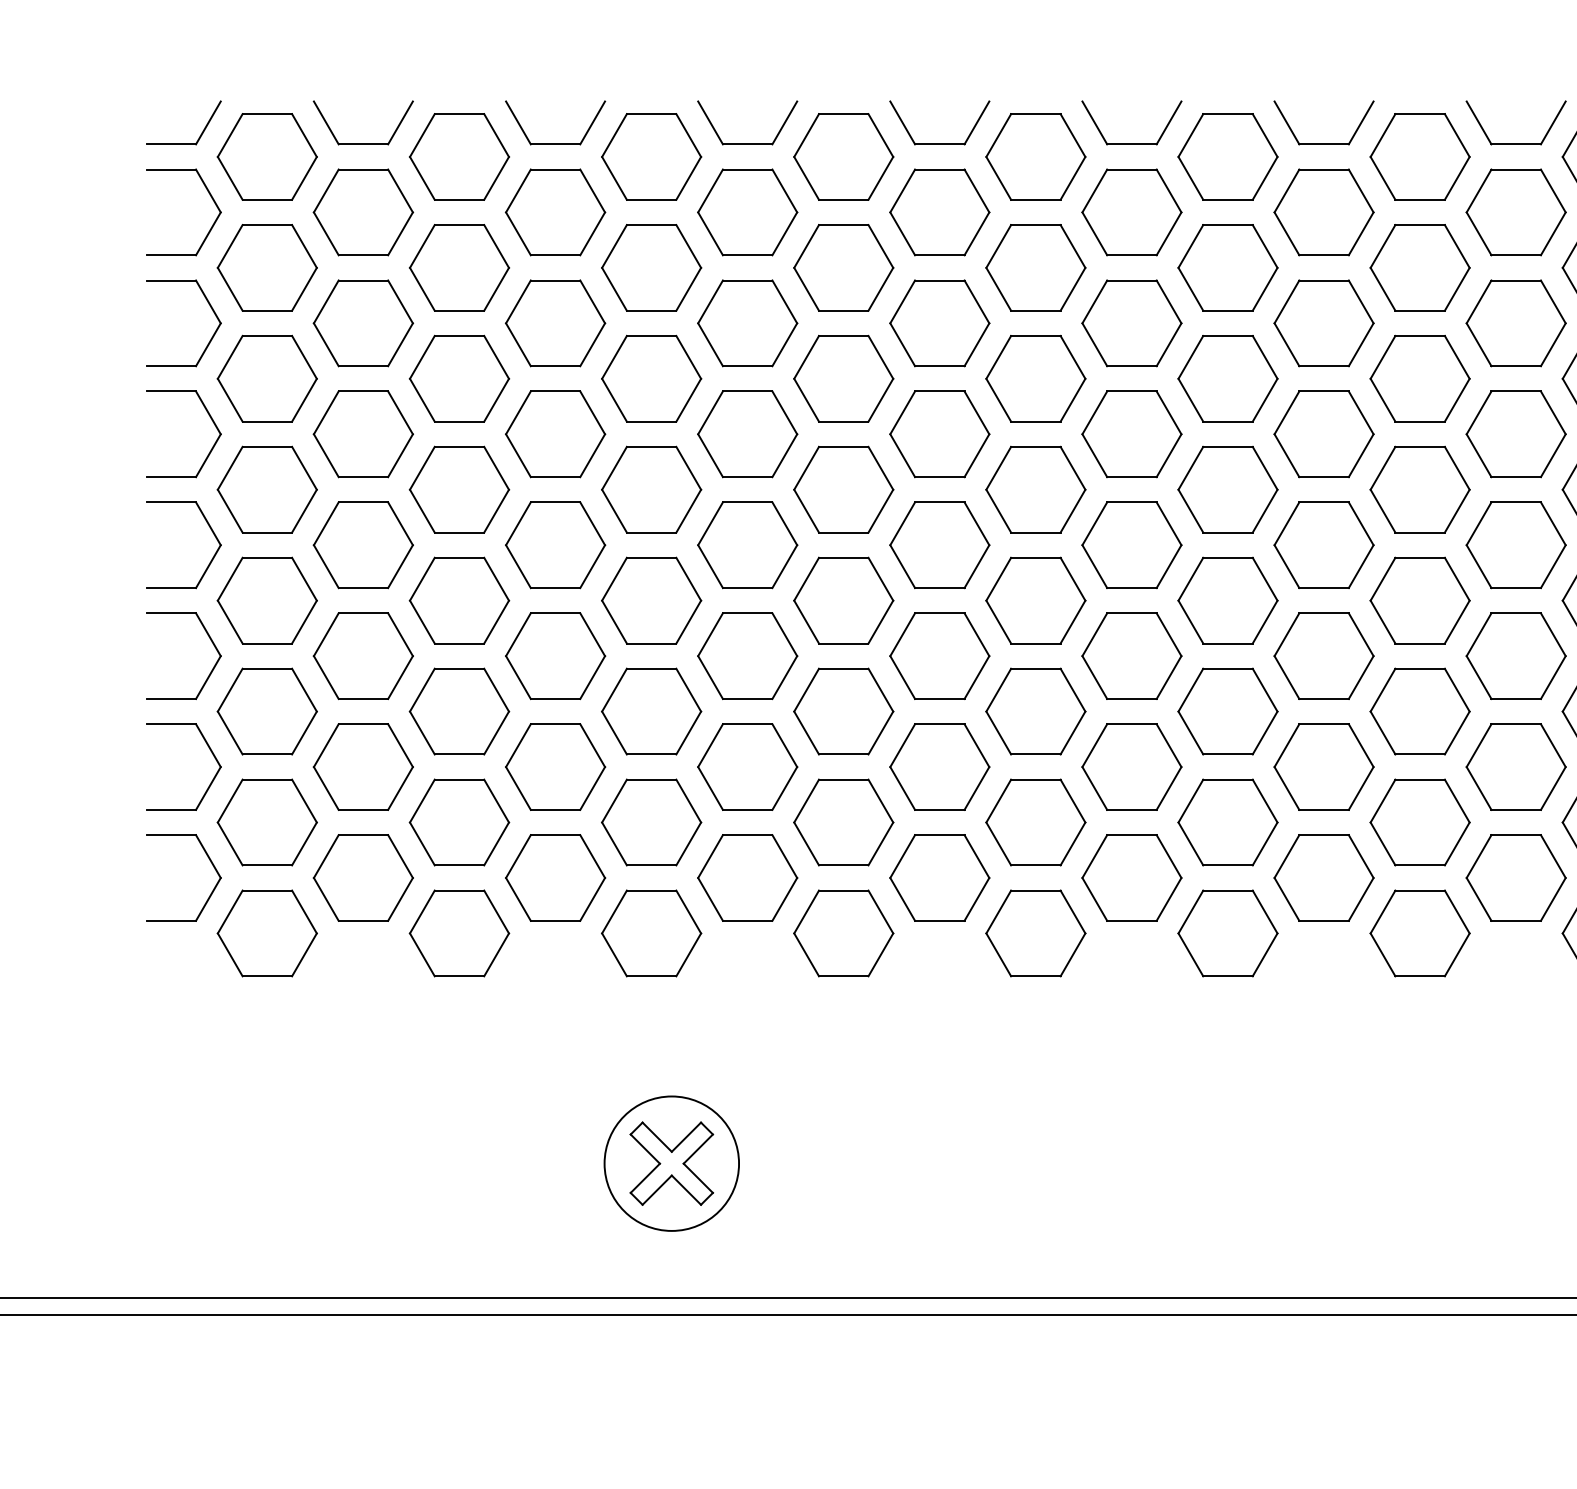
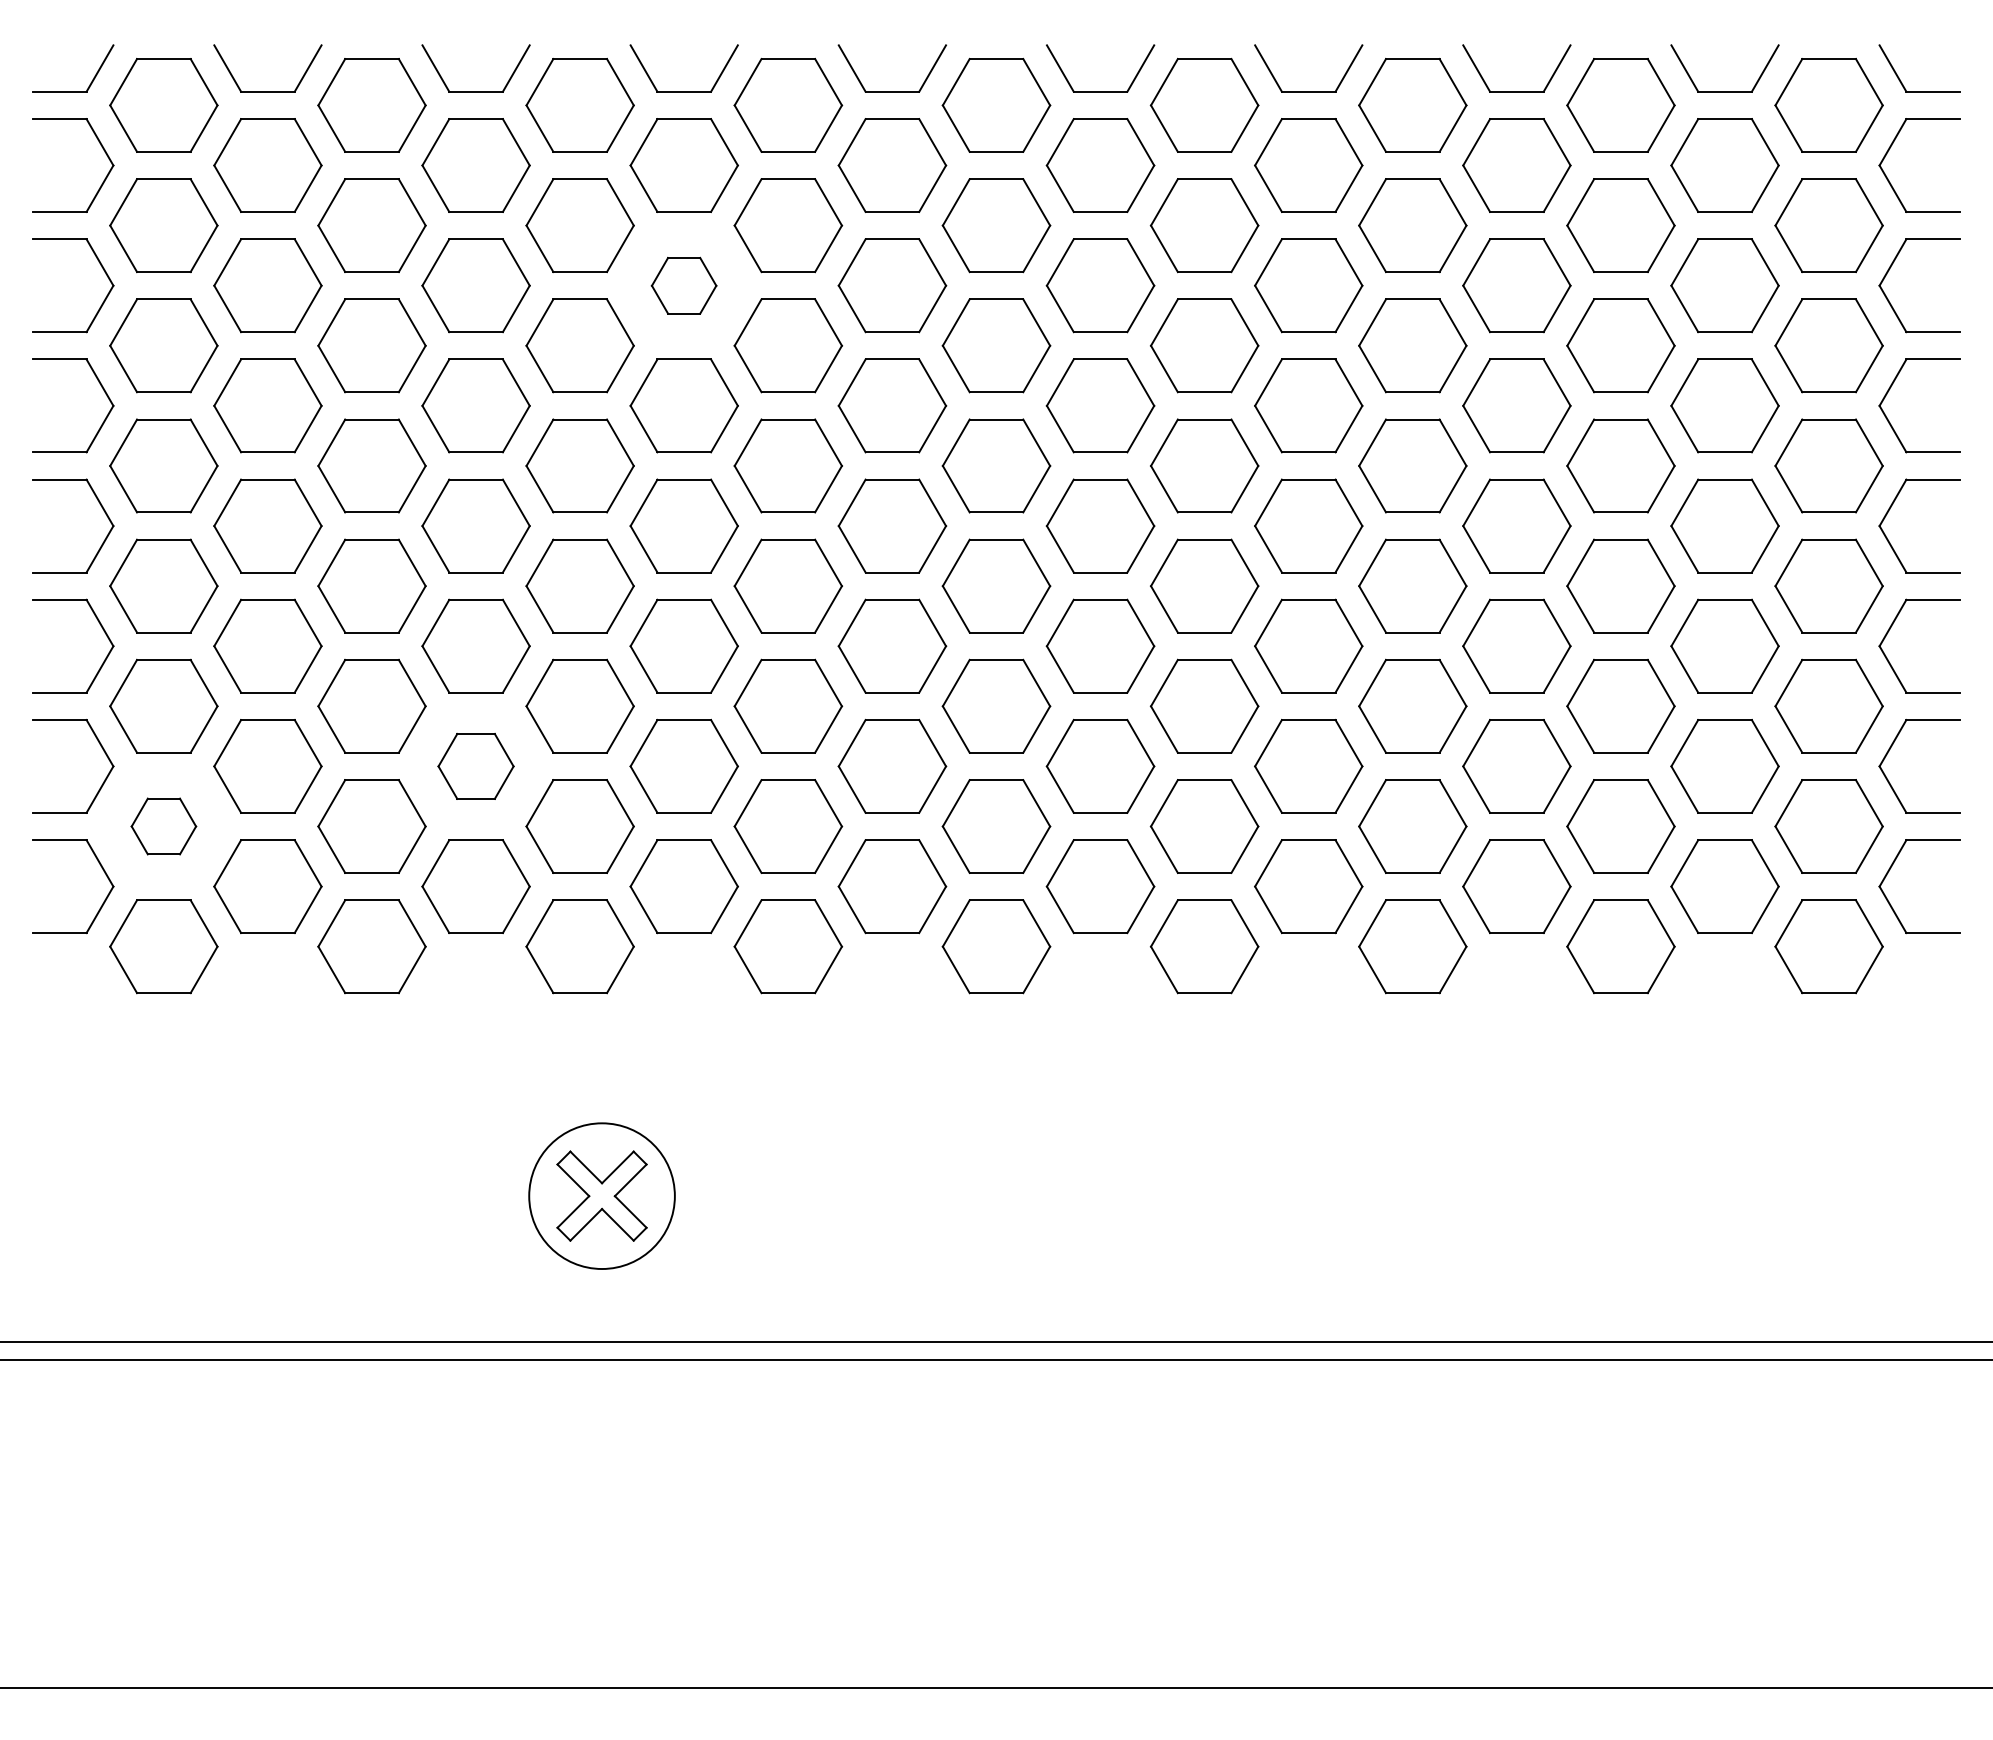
part: (746, 323) -> (683, 285), size x0.6
part: (554, 767) -> (475, 766), size x0.7
part: (267, 822) -> (163, 826), size x0.6

